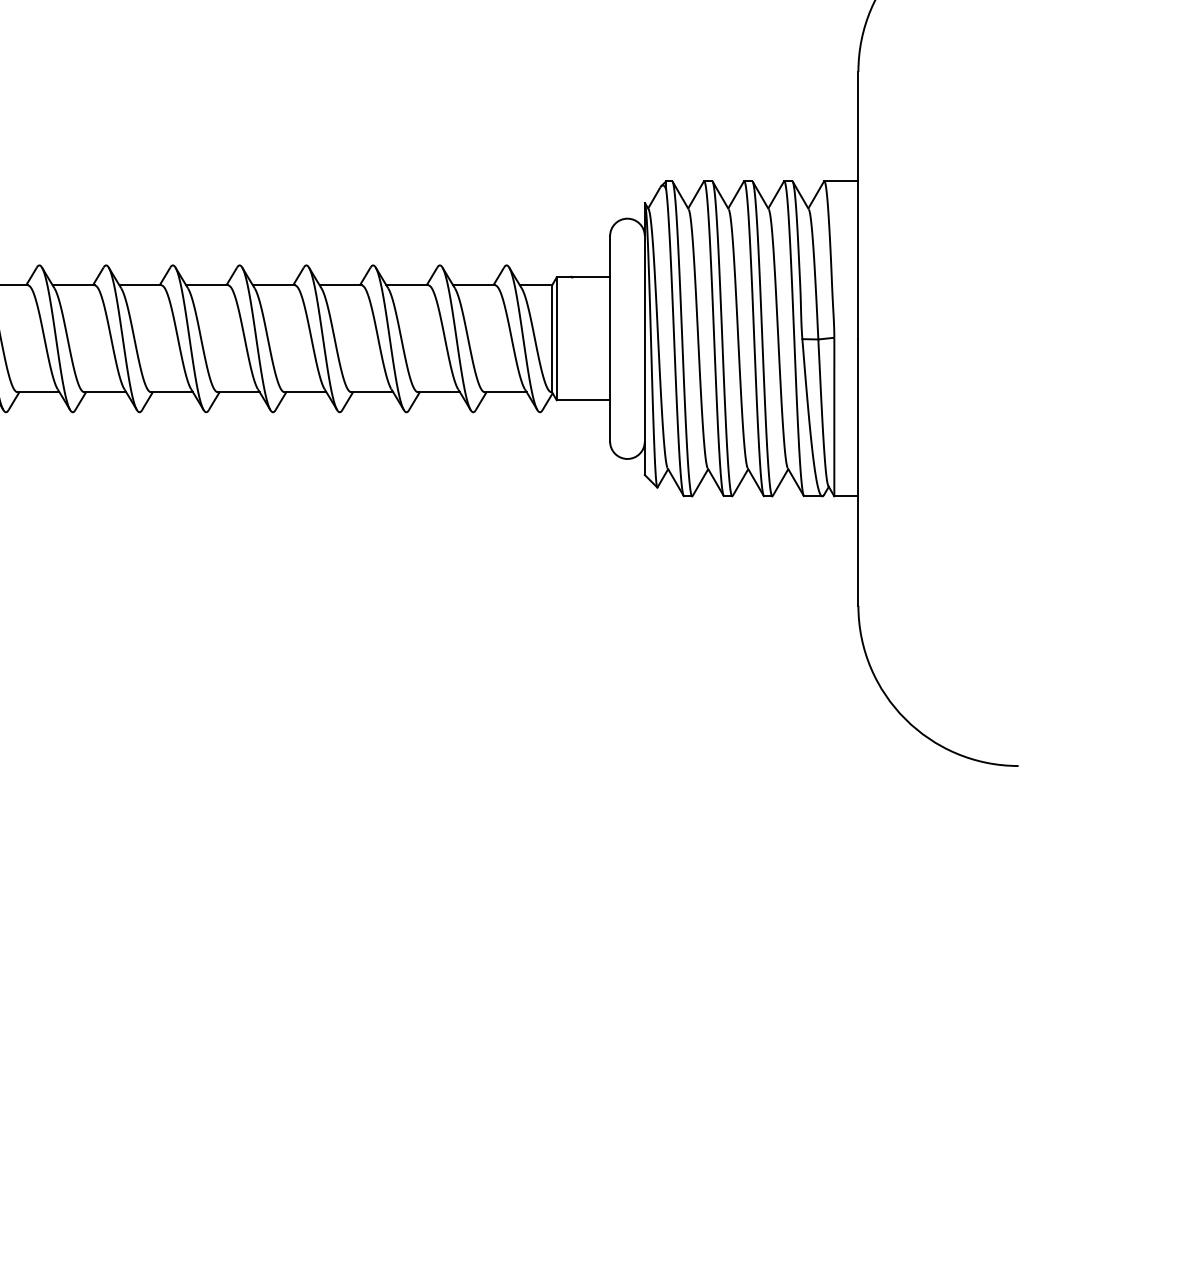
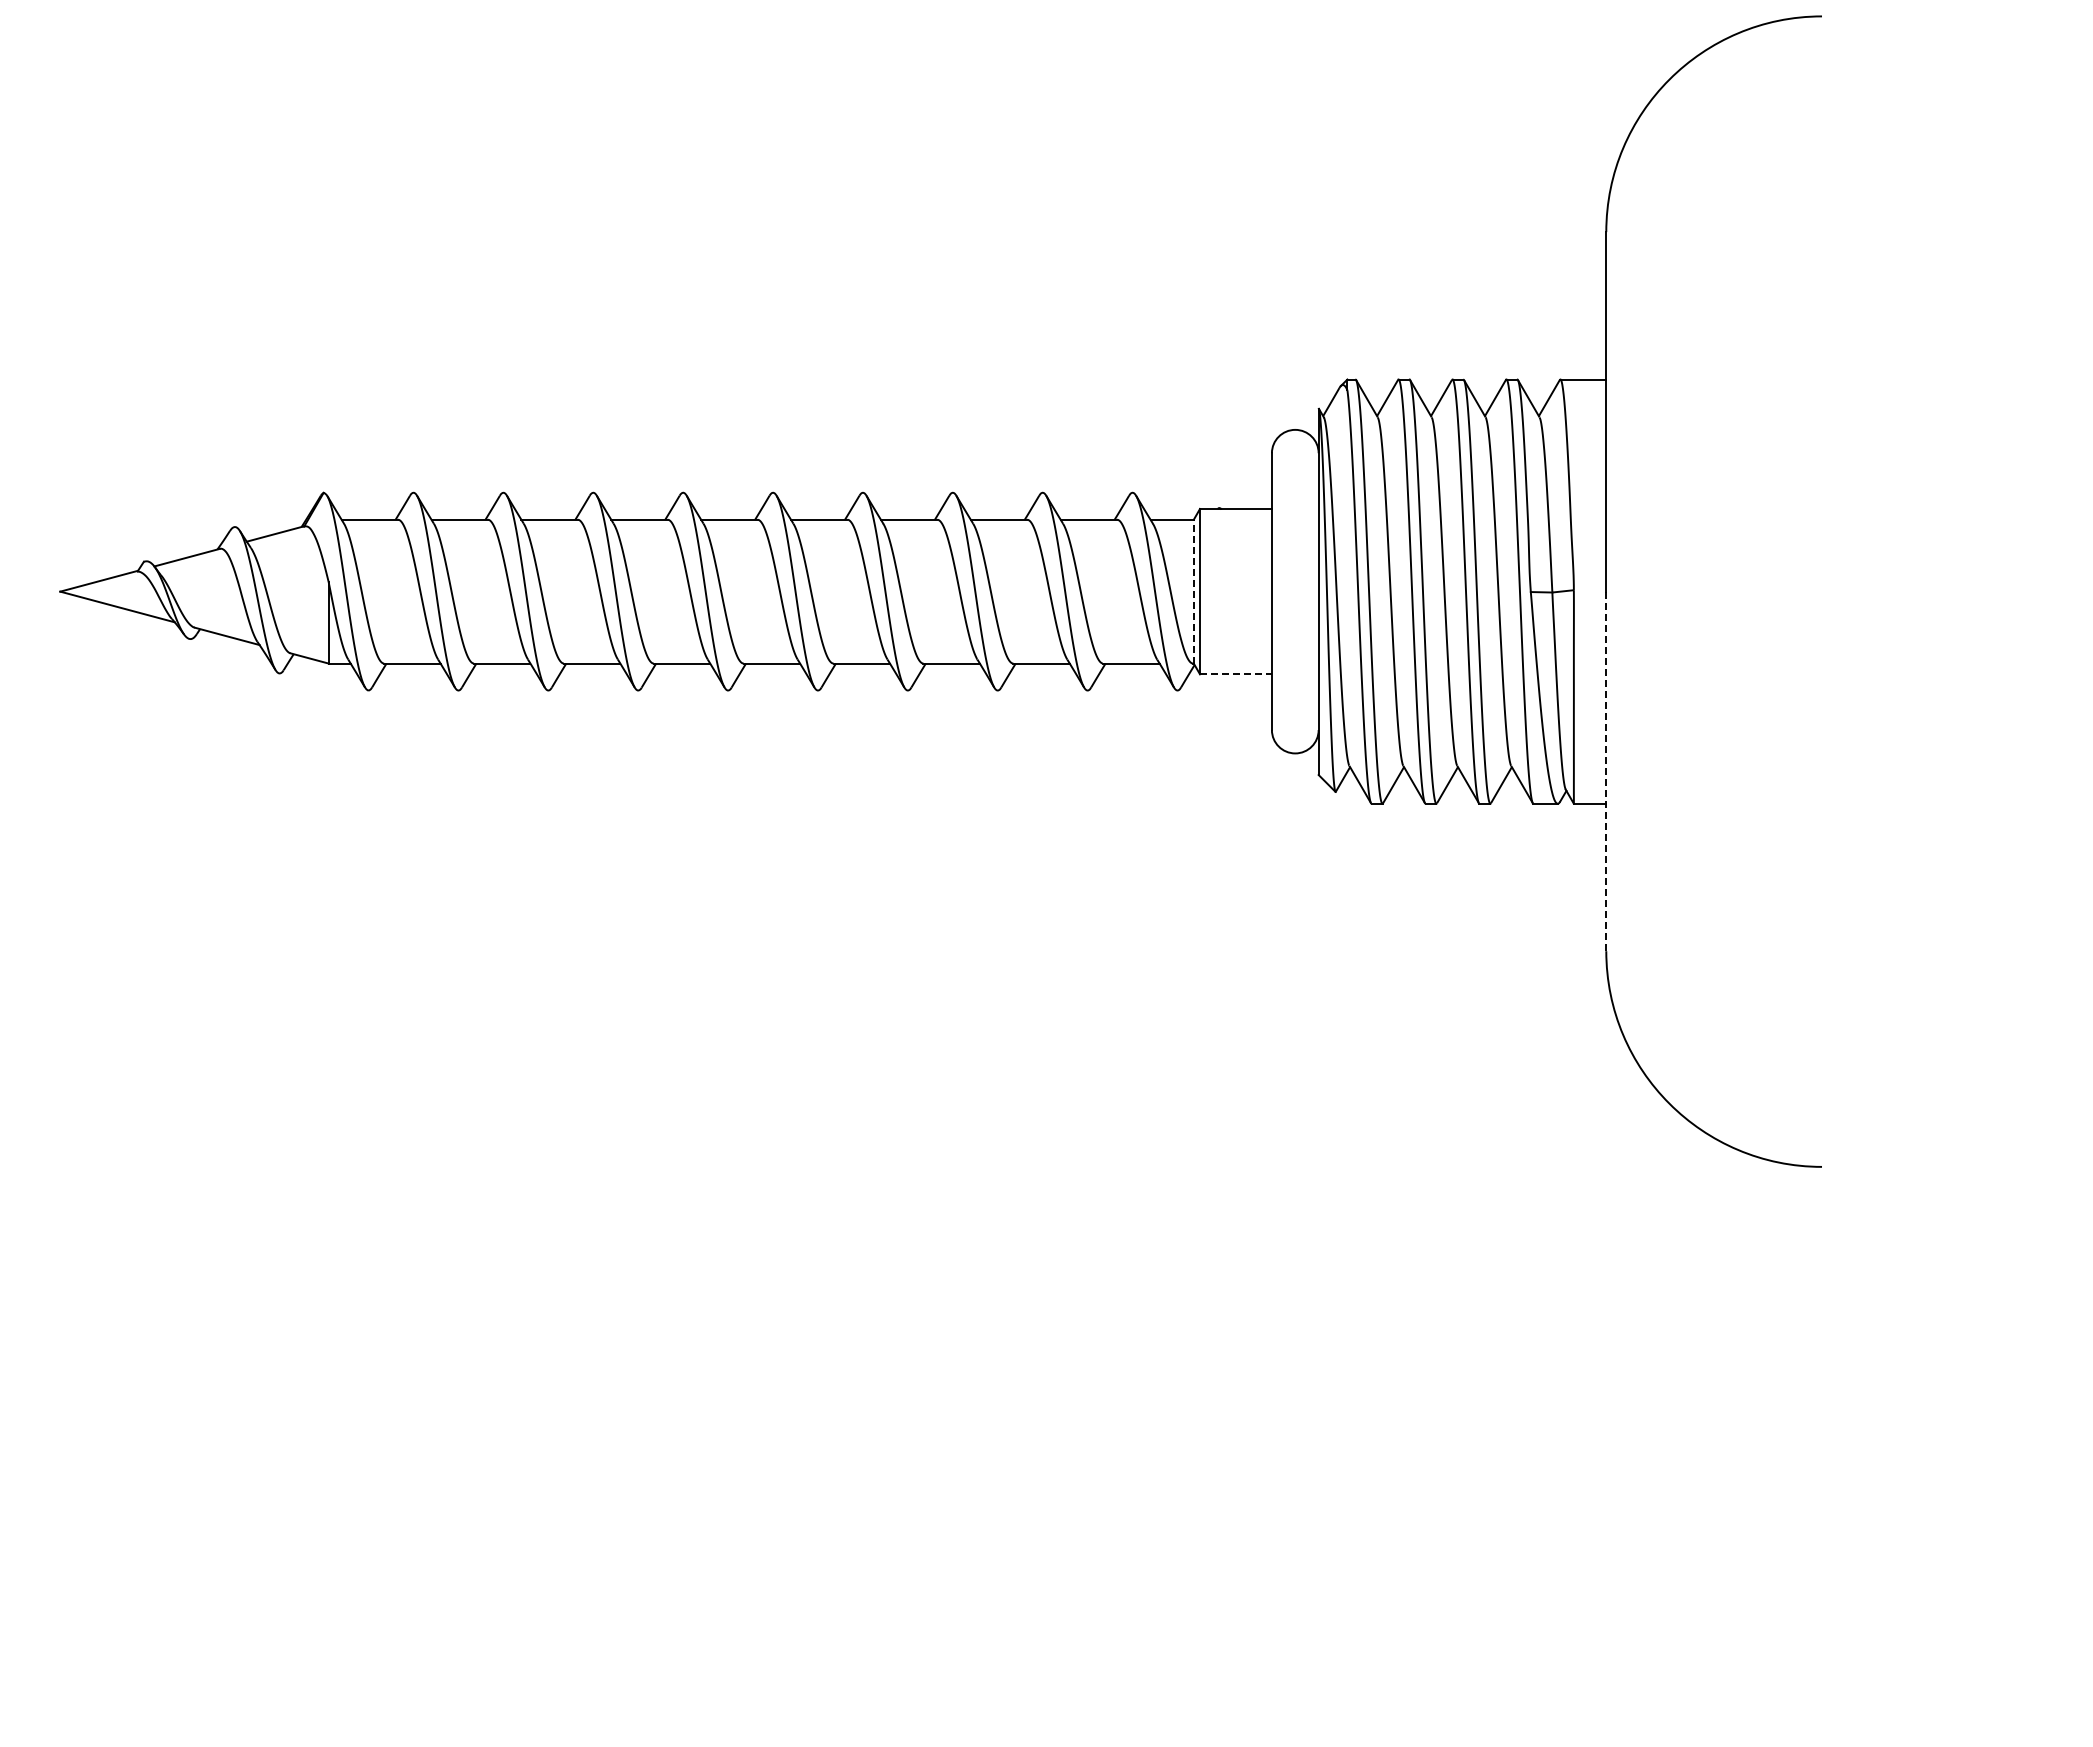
line: (551, 338) -> (1193, 591), solid -> dashed
line: (583, 400) -> (1235, 674), solid -> dashed
line: (858, 472) -> (1606, 771), solid -> dashed

